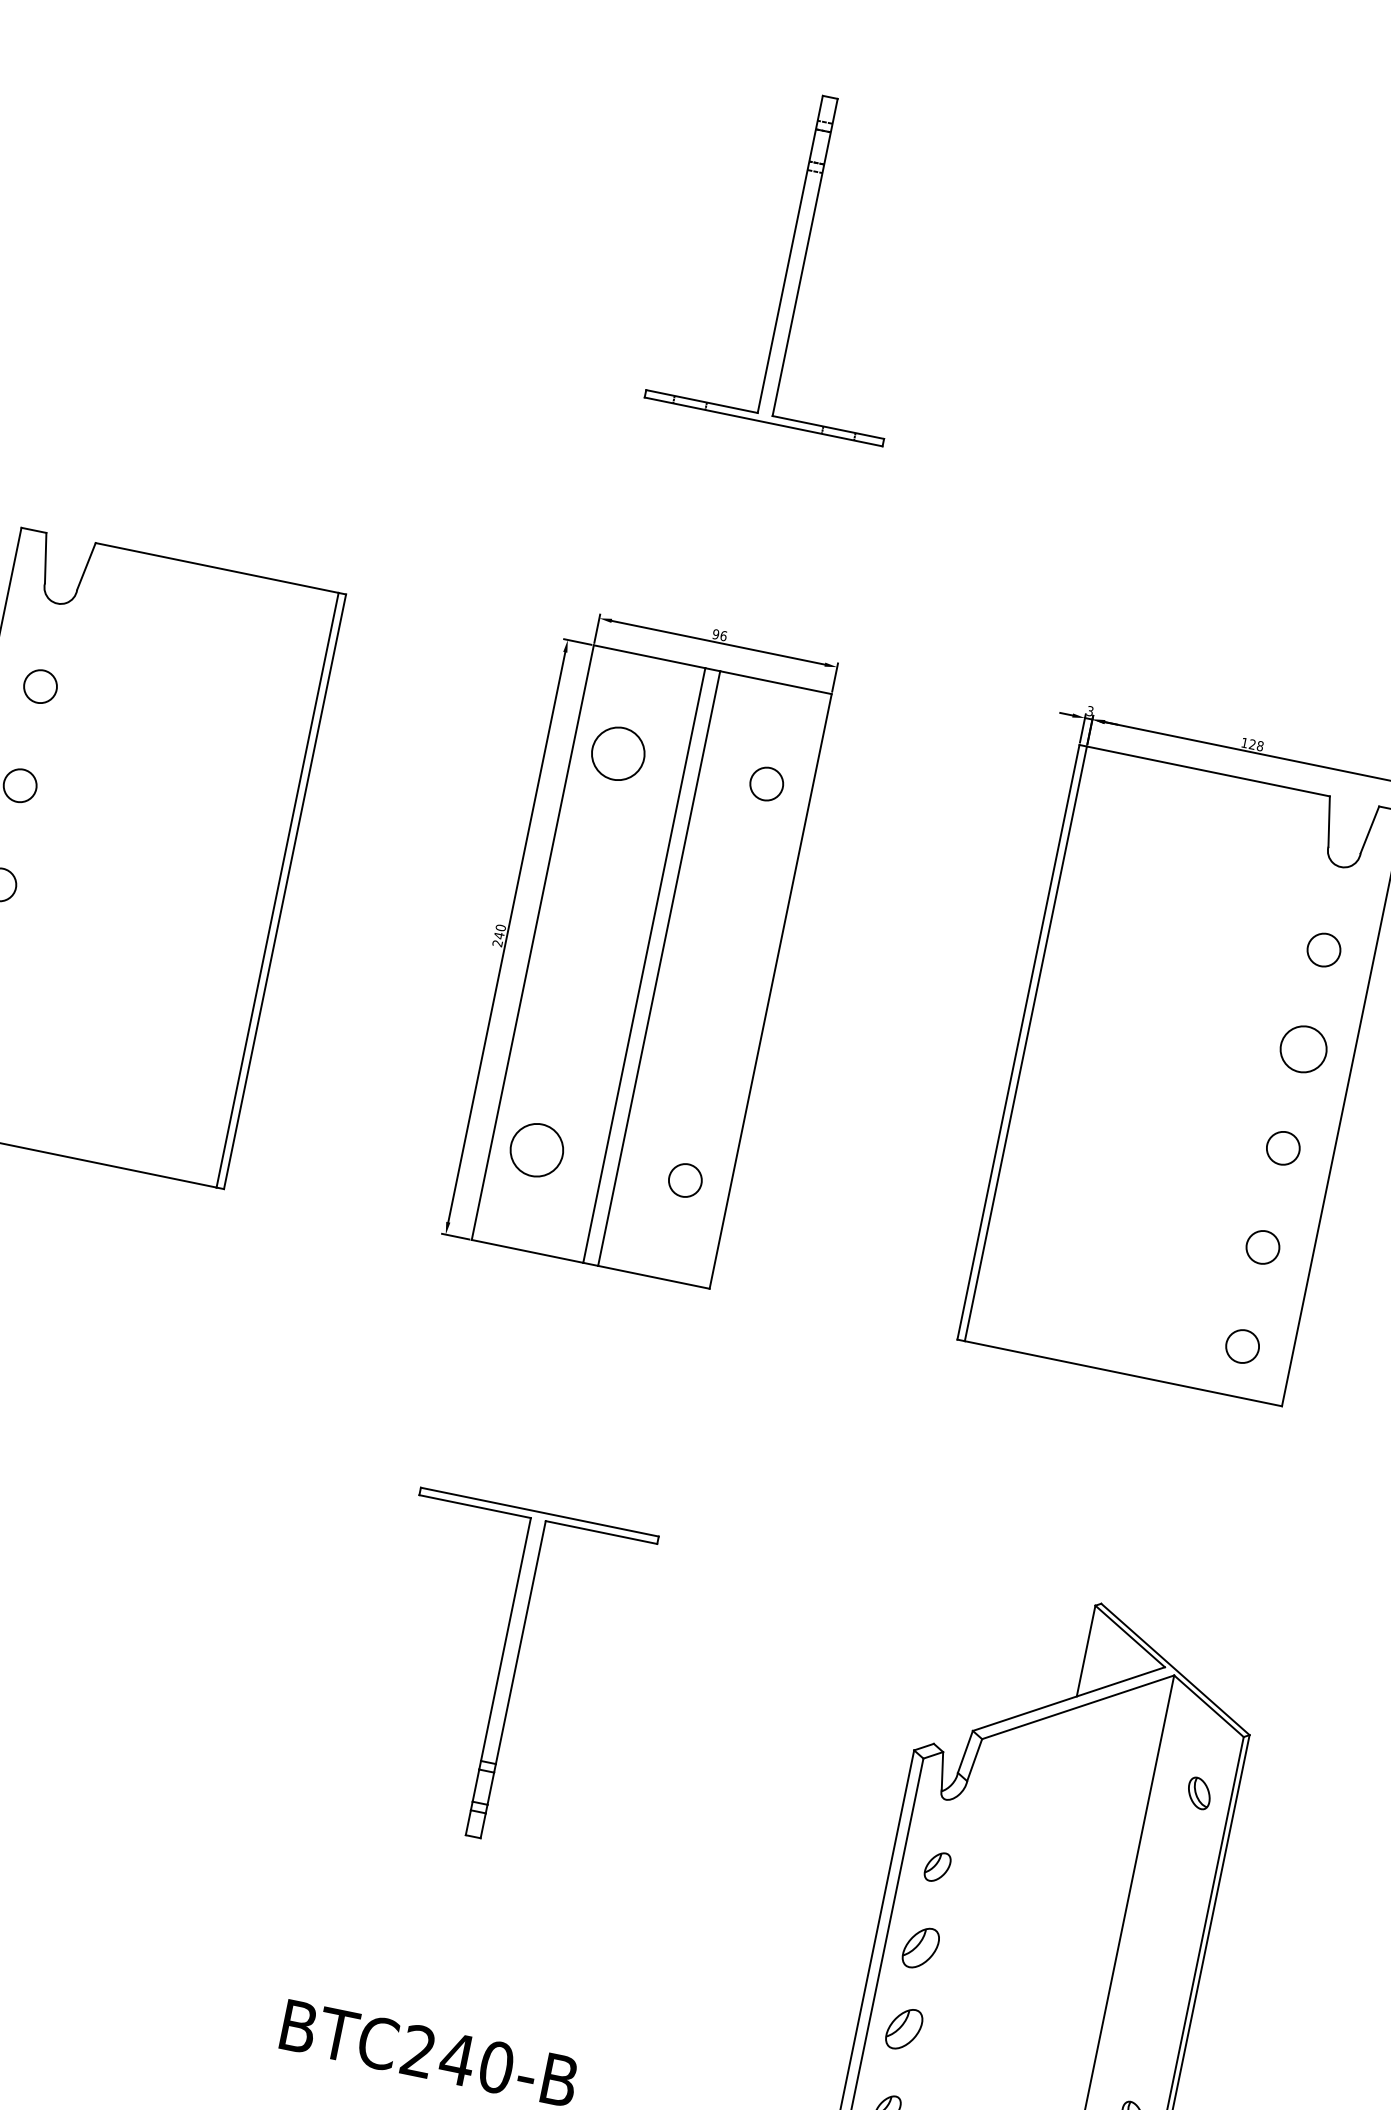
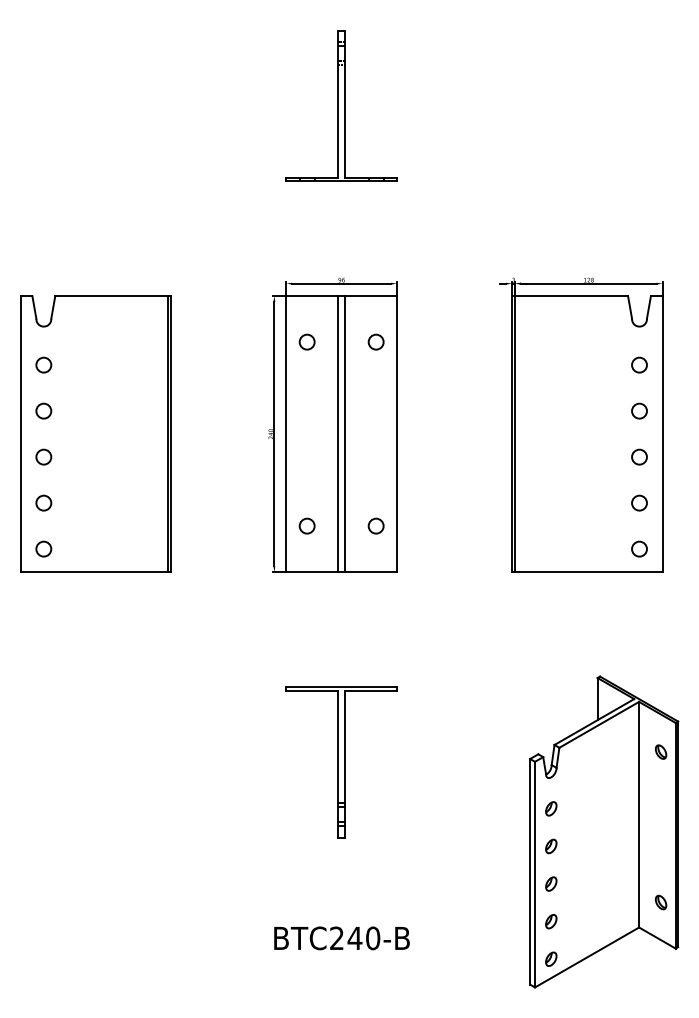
circle: (616, 751) -> (306, 341), size x0.62
circle: (1303, 1047) -> (639, 410), size x0.71
circle: (535, 1148) -> (306, 525), size x0.62
part: (921, 1948) -> (551, 846), size x0.71
part: (905, 2028) -> (551, 883), size x0.71

